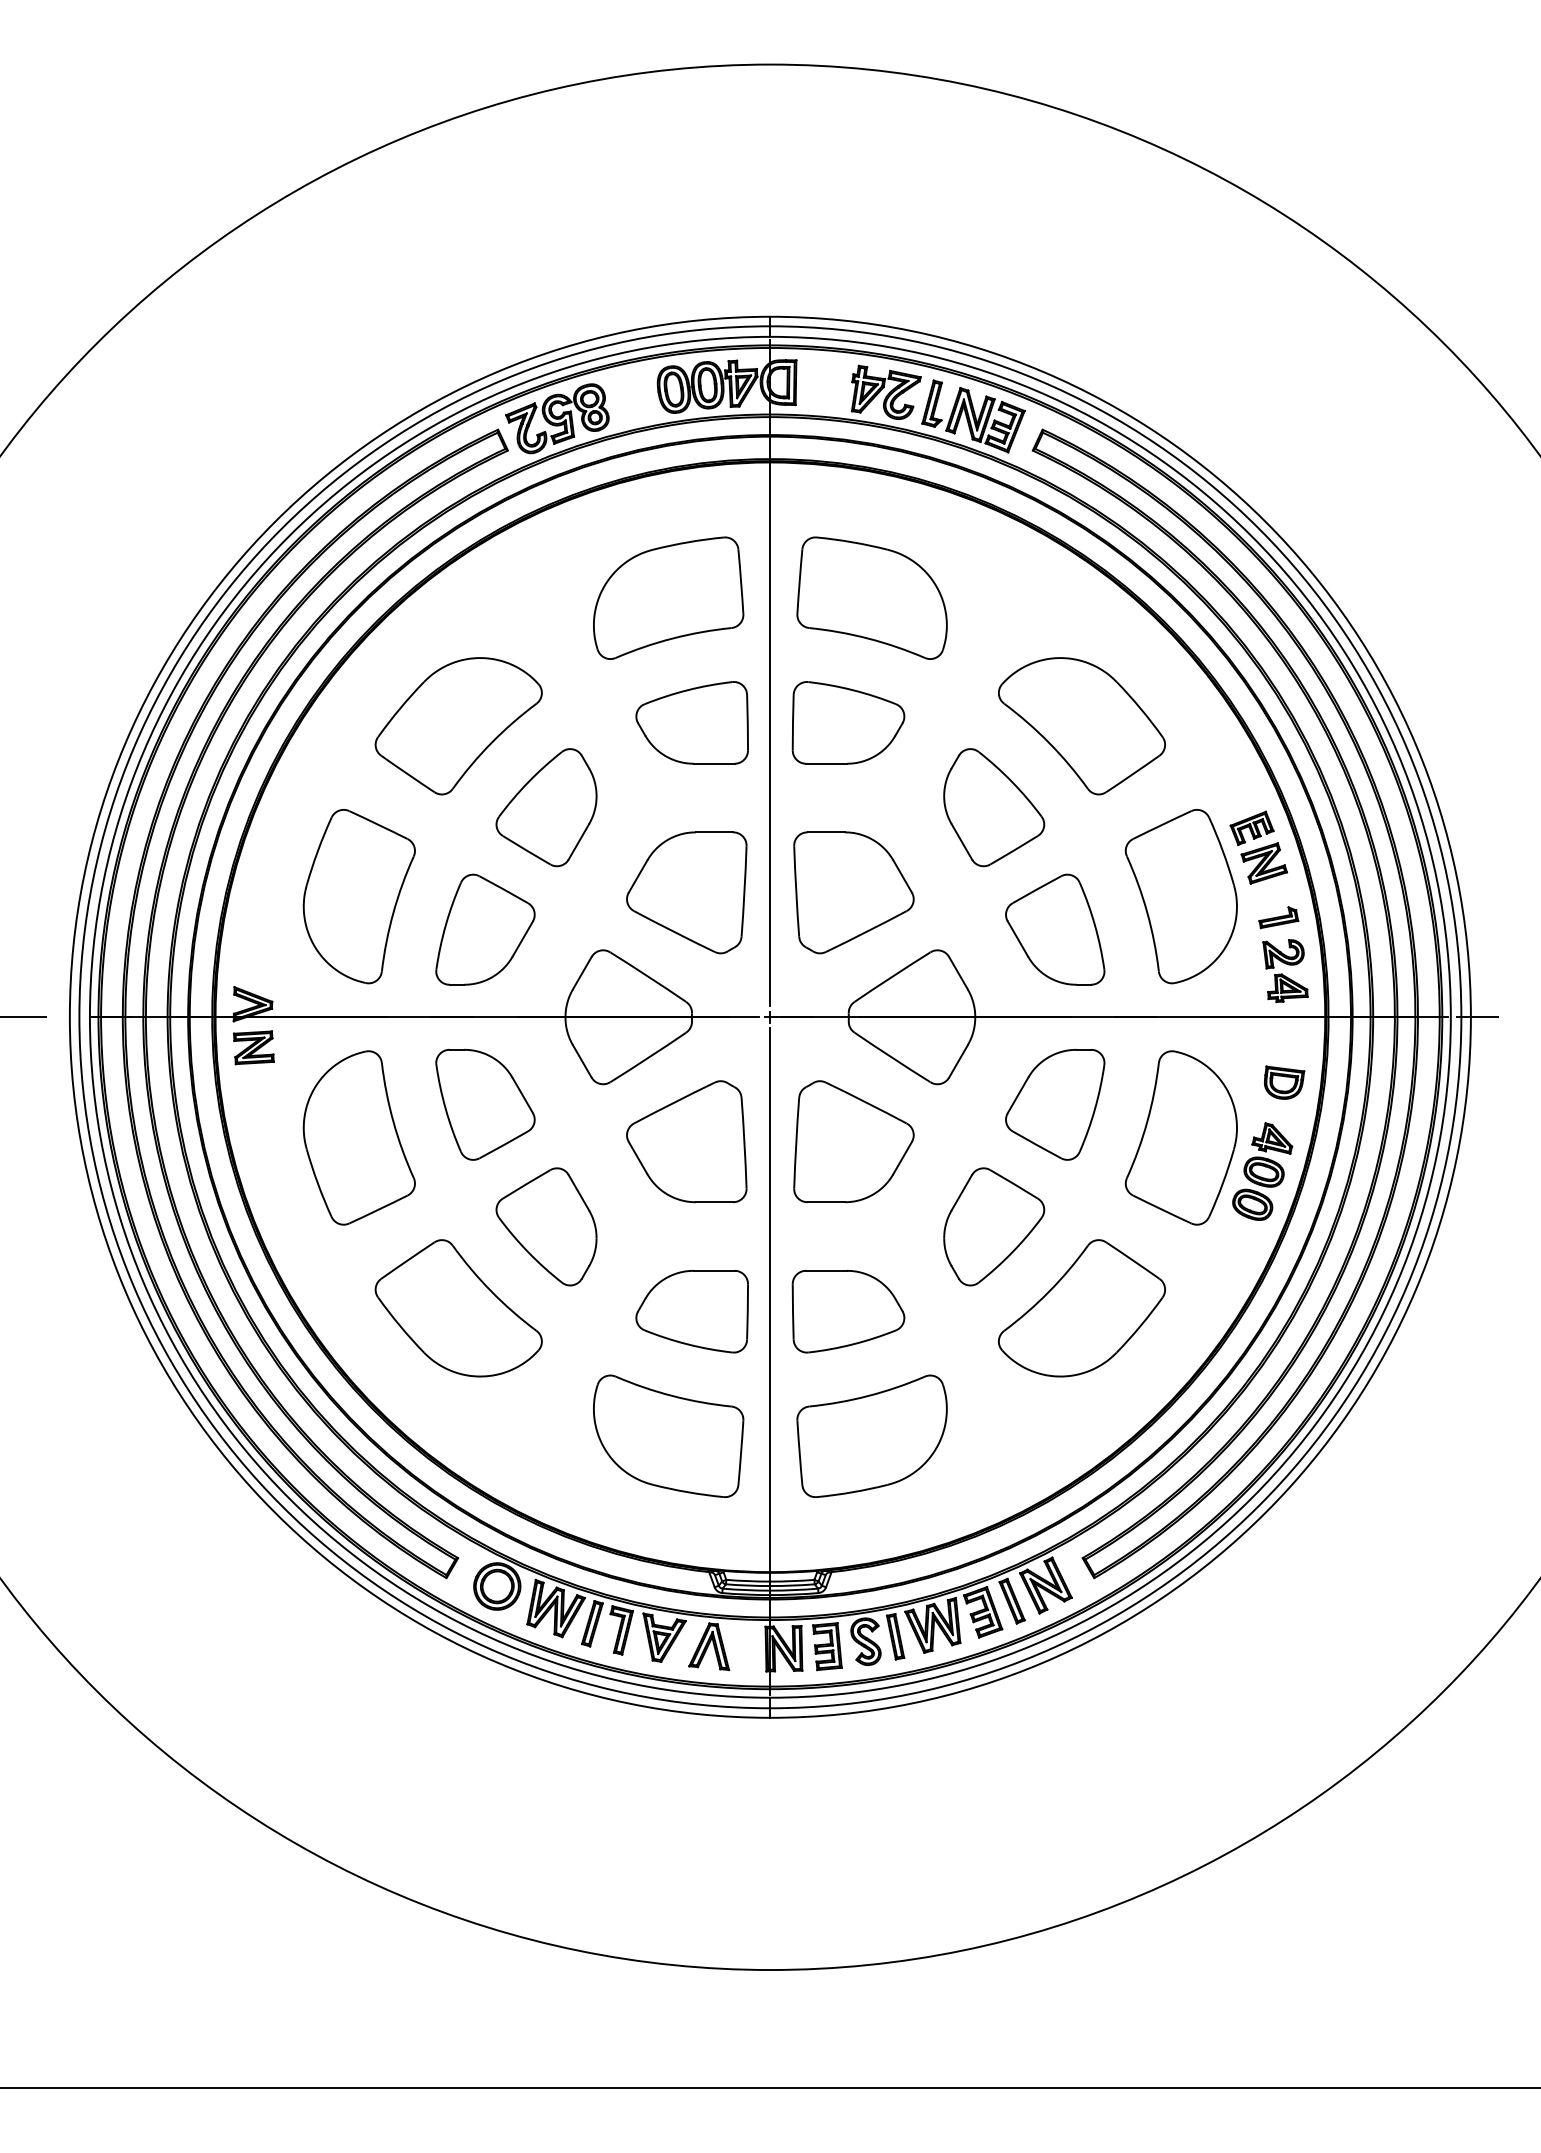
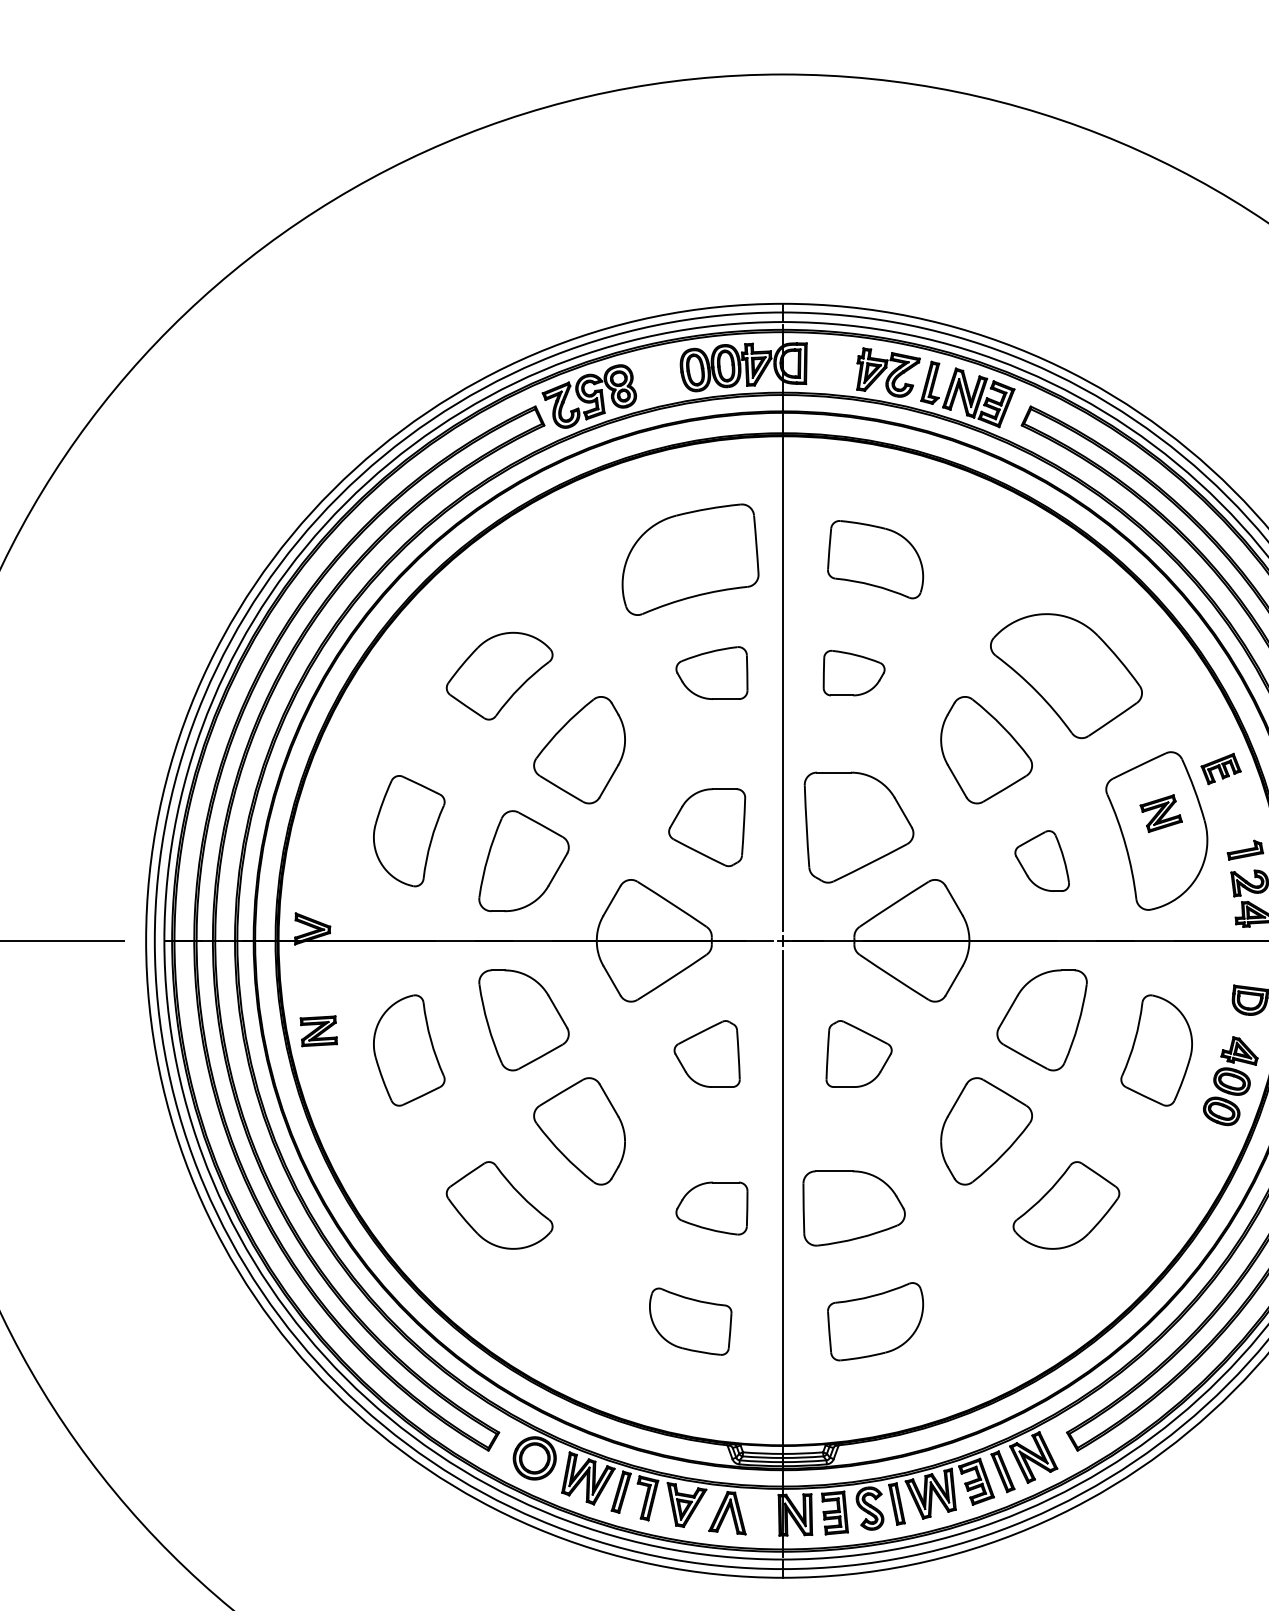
part: (871, 597) -> (875, 559), size x0.7
part: (691, 722) -> (711, 672), size x0.7
part: (848, 722) -> (854, 672), size x0.6
part: (458, 726) -> (499, 676), size x0.7
part: (1263, 863) -> (1160, 813), moved
part: (686, 892) -> (706, 827), size x0.7
part: (358, 896) -> (408, 830), size x0.7
part: (1055, 929) -> (1042, 860), size x0.6
part: (253, 1047) -> (318, 1031), moved
part: (358, 1137) -> (408, 1050), size x0.7
part: (1180, 1137) -> (1156, 1050), size x0.7
part: (686, 1141) -> (706, 1053), size x0.6
part: (853, 1141) -> (858, 1053), size x0.6
part: (458, 1308) -> (499, 1205), size x0.7
part: (1081, 1308) -> (1066, 1205), size x0.7
part: (691, 1311) -> (711, 1208), size x0.7
part: (668, 1435) -> (690, 1321), size x0.6
part: (871, 1435) -> (875, 1321), size x0.7

